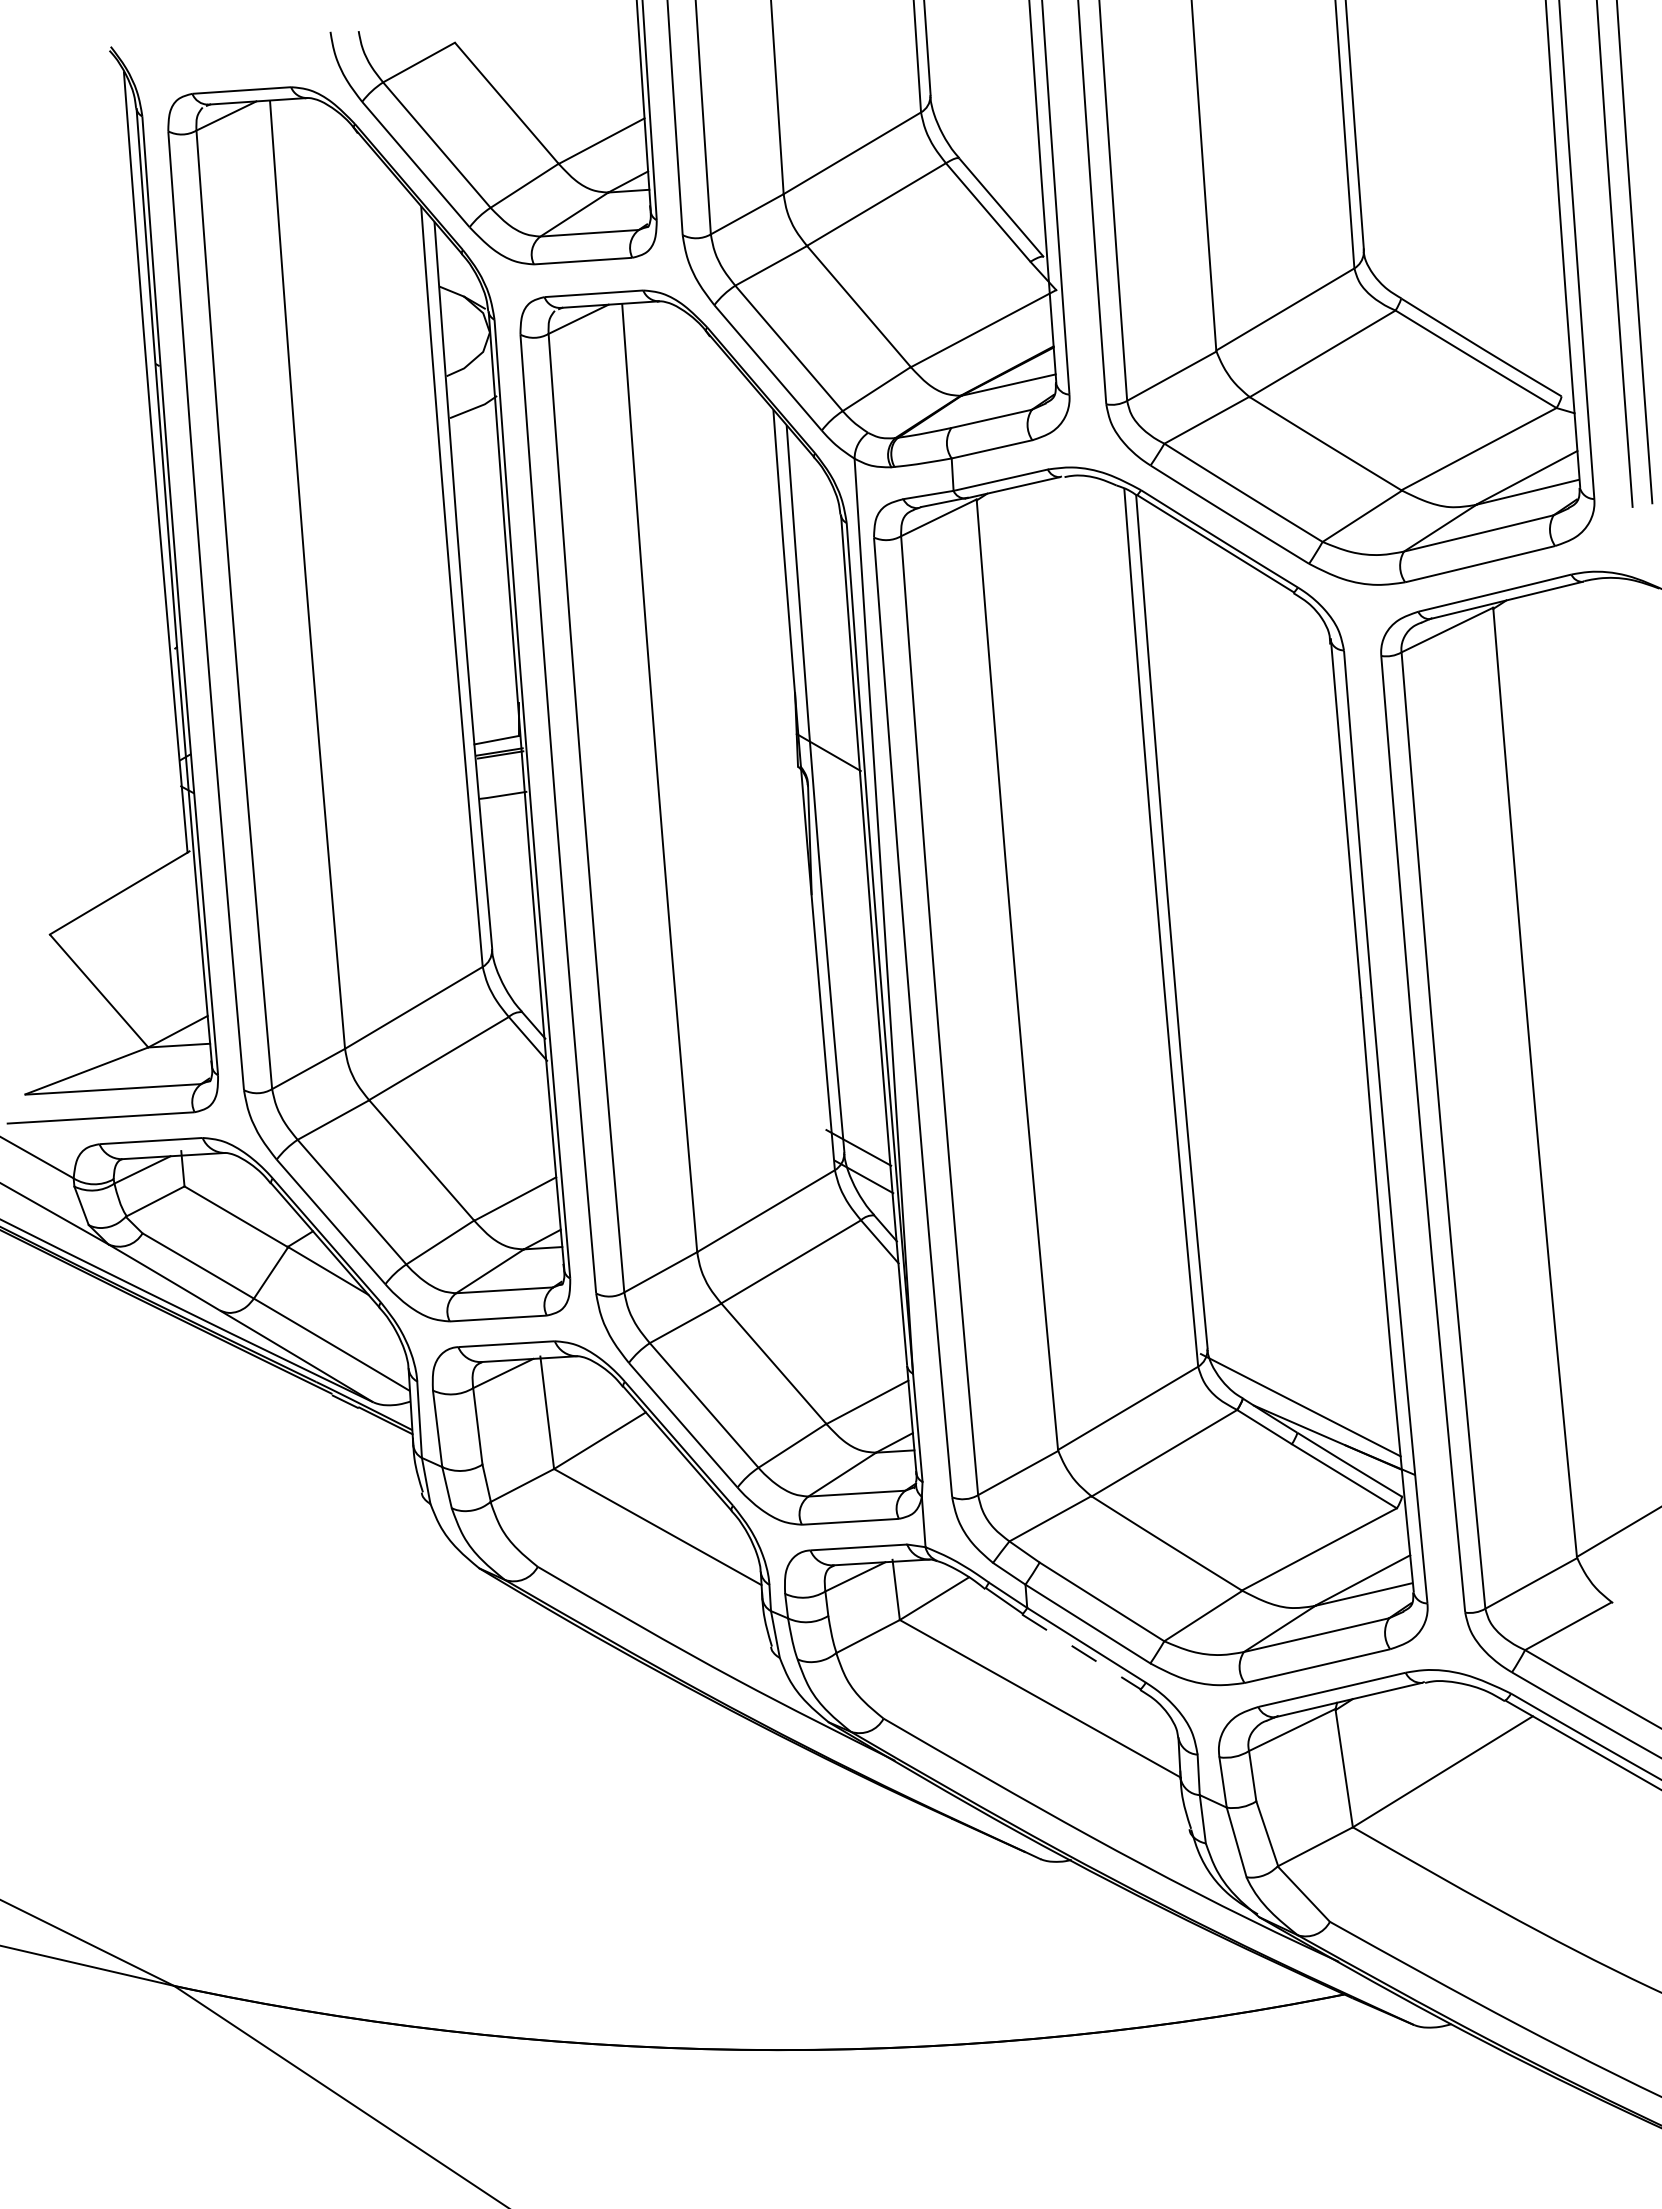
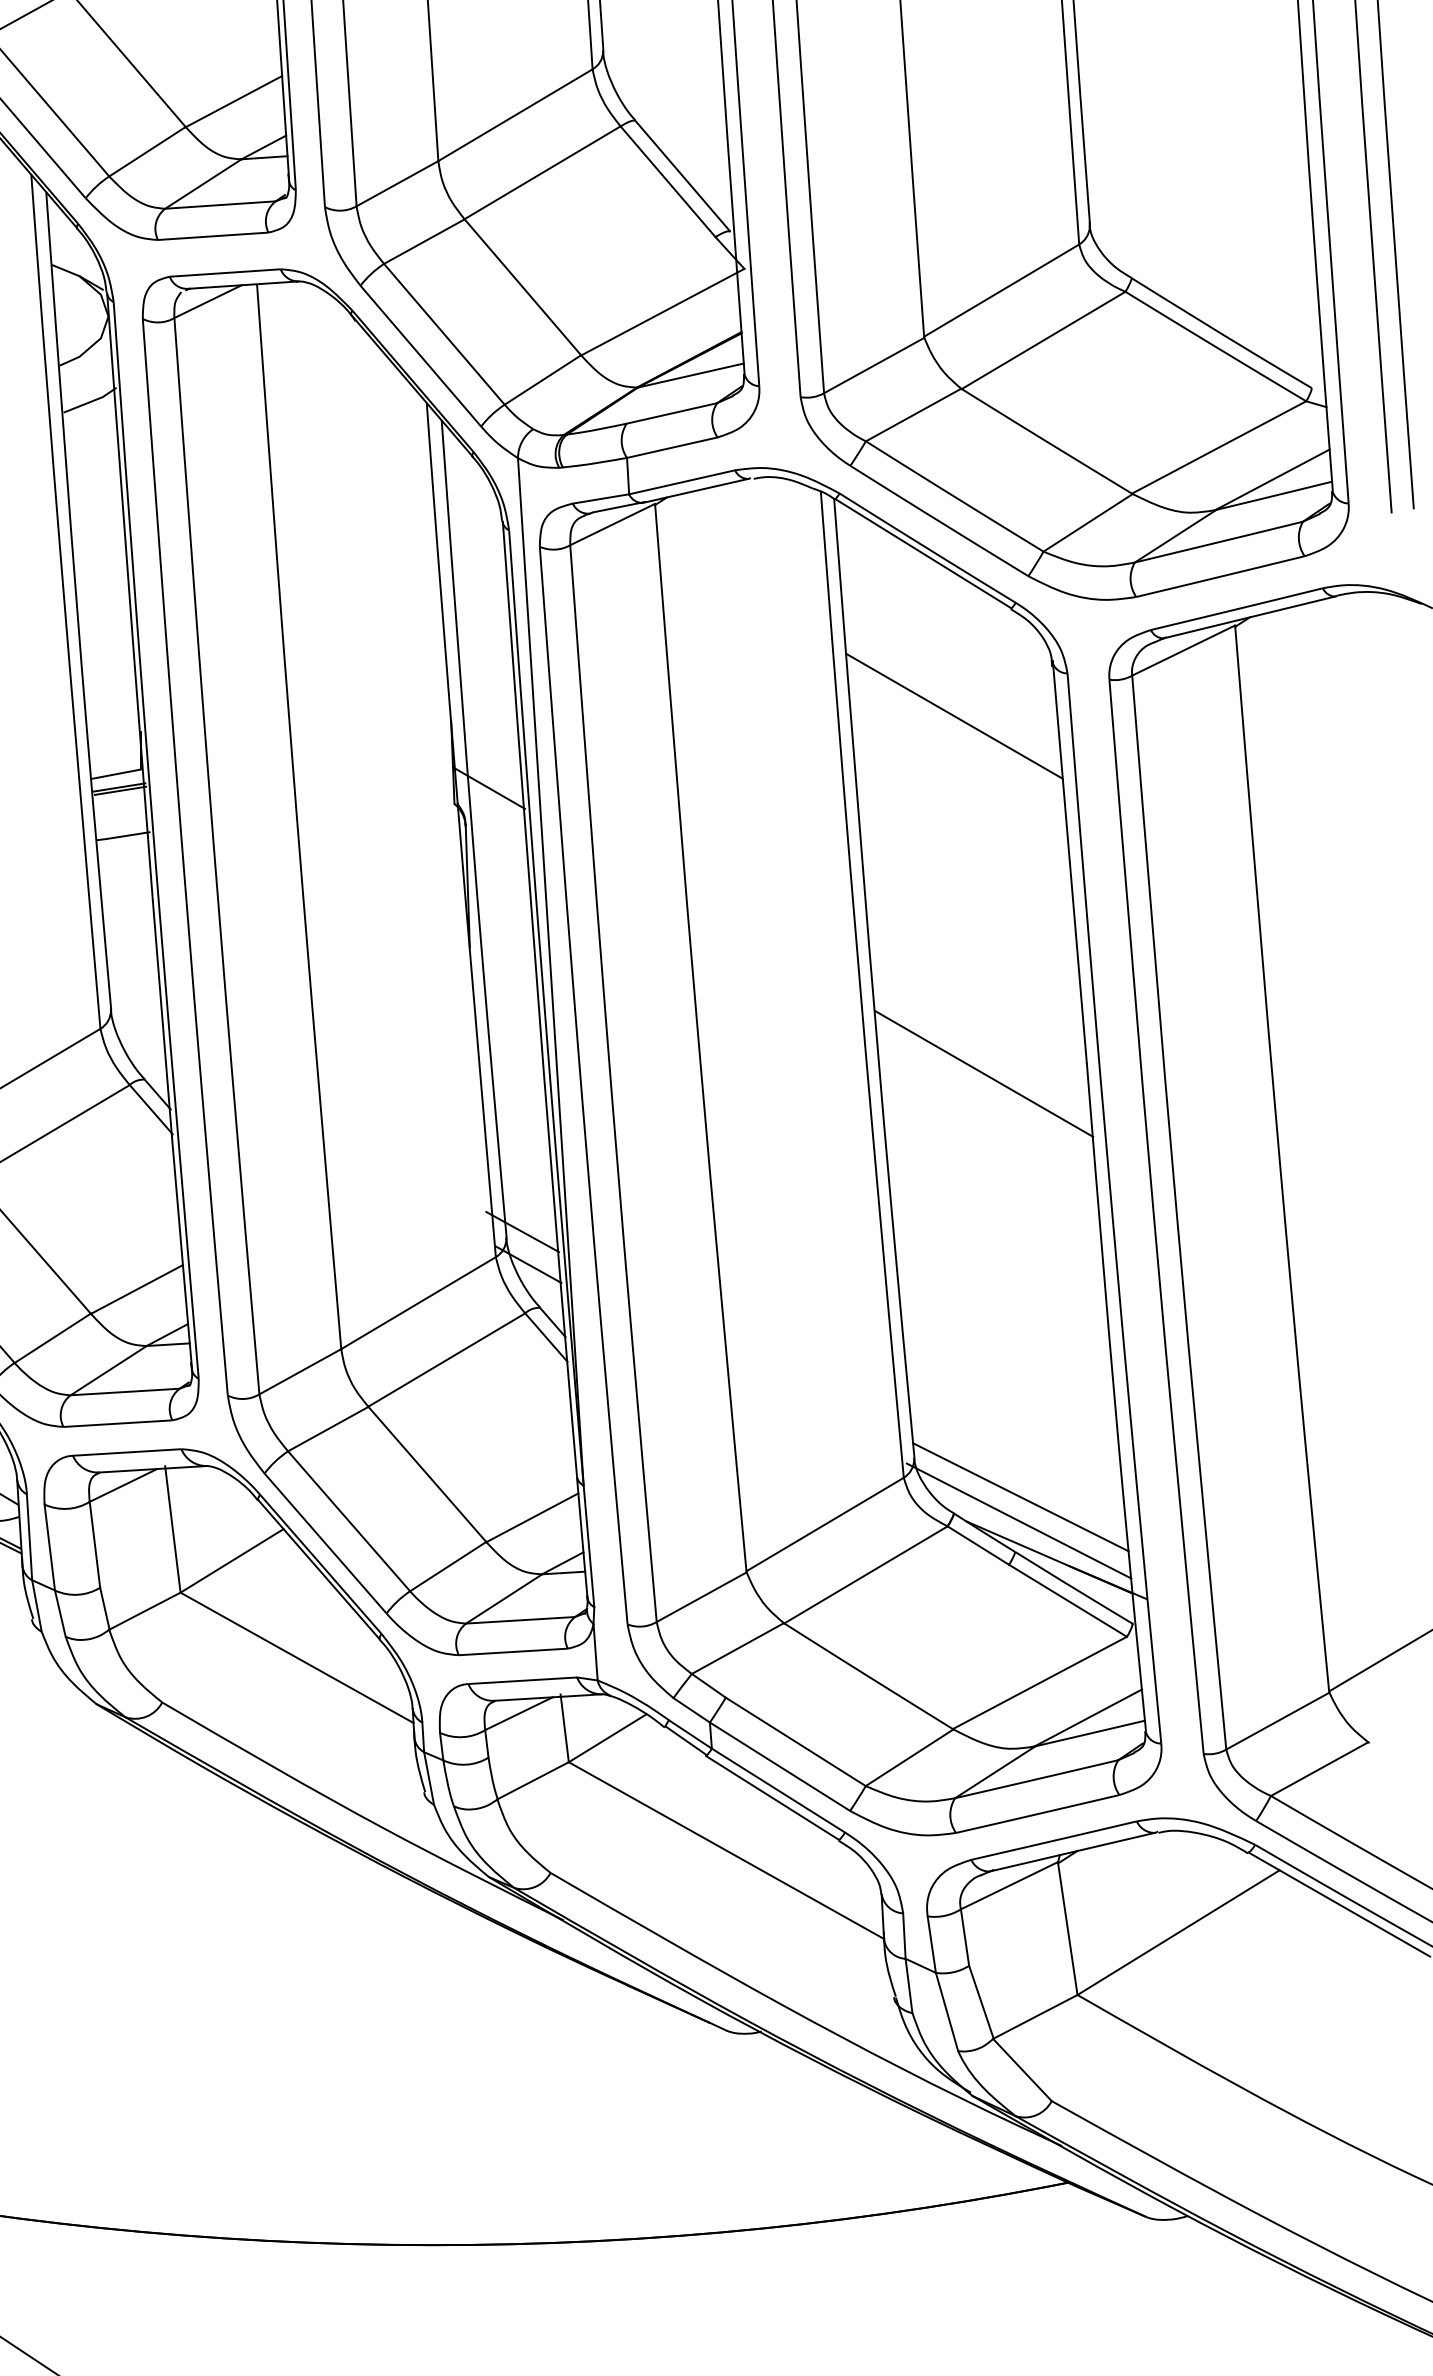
line: (1243, 688) -> (954, 716), added
line: (1269, 1007) -> (983, 1074), added
line: (1302, 1383) -> (1020, 1496), added
line: (1081, 1652) -> (772, 1798), dashed -> solid

